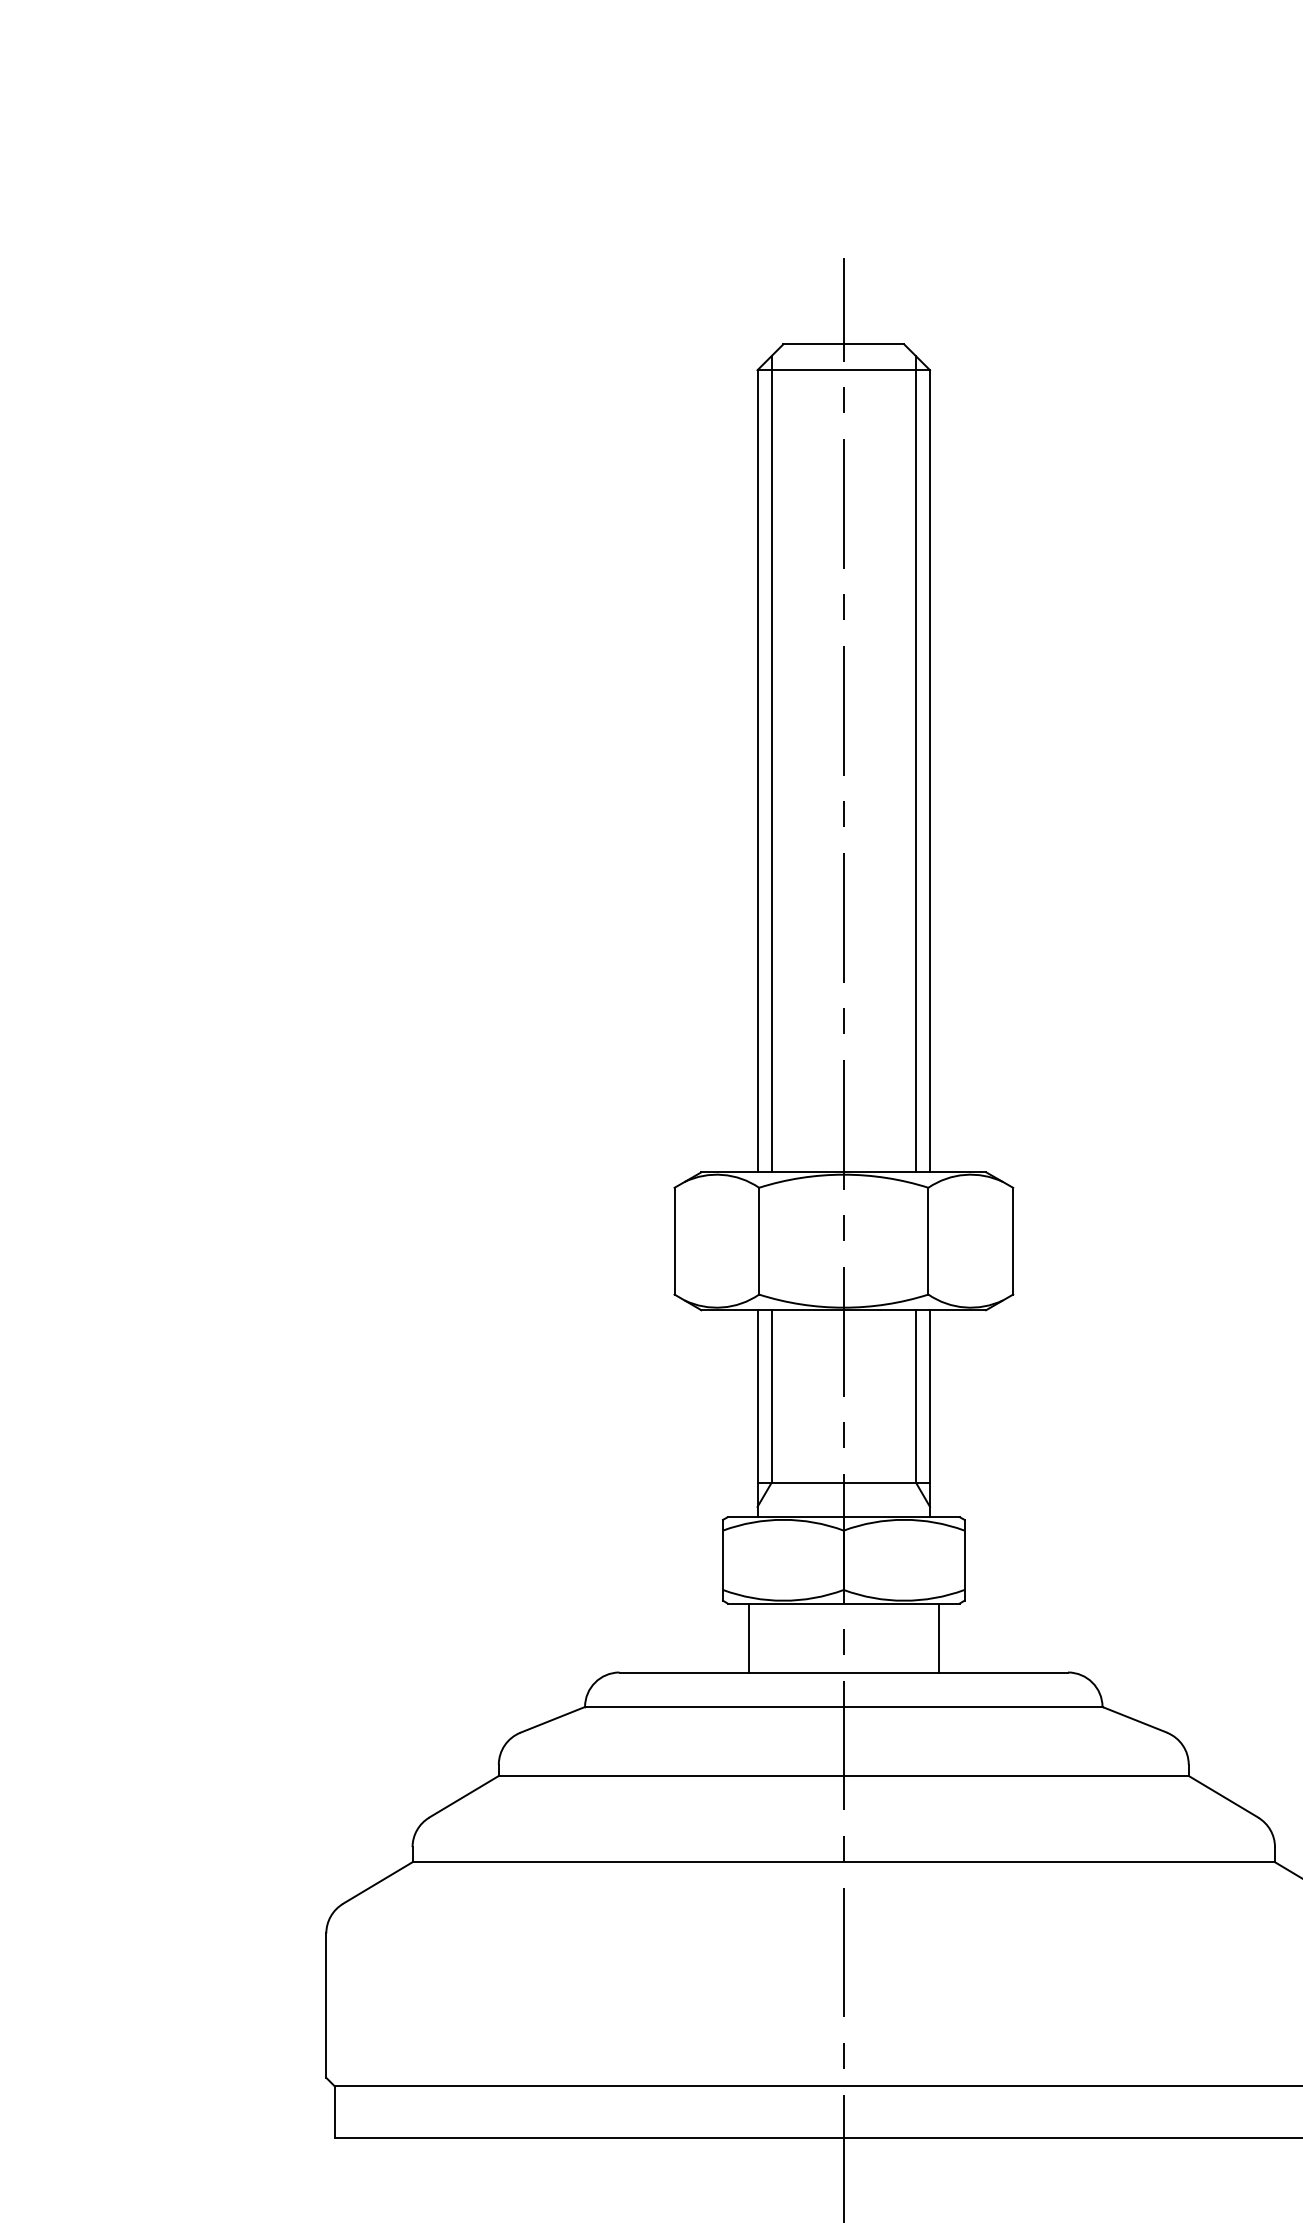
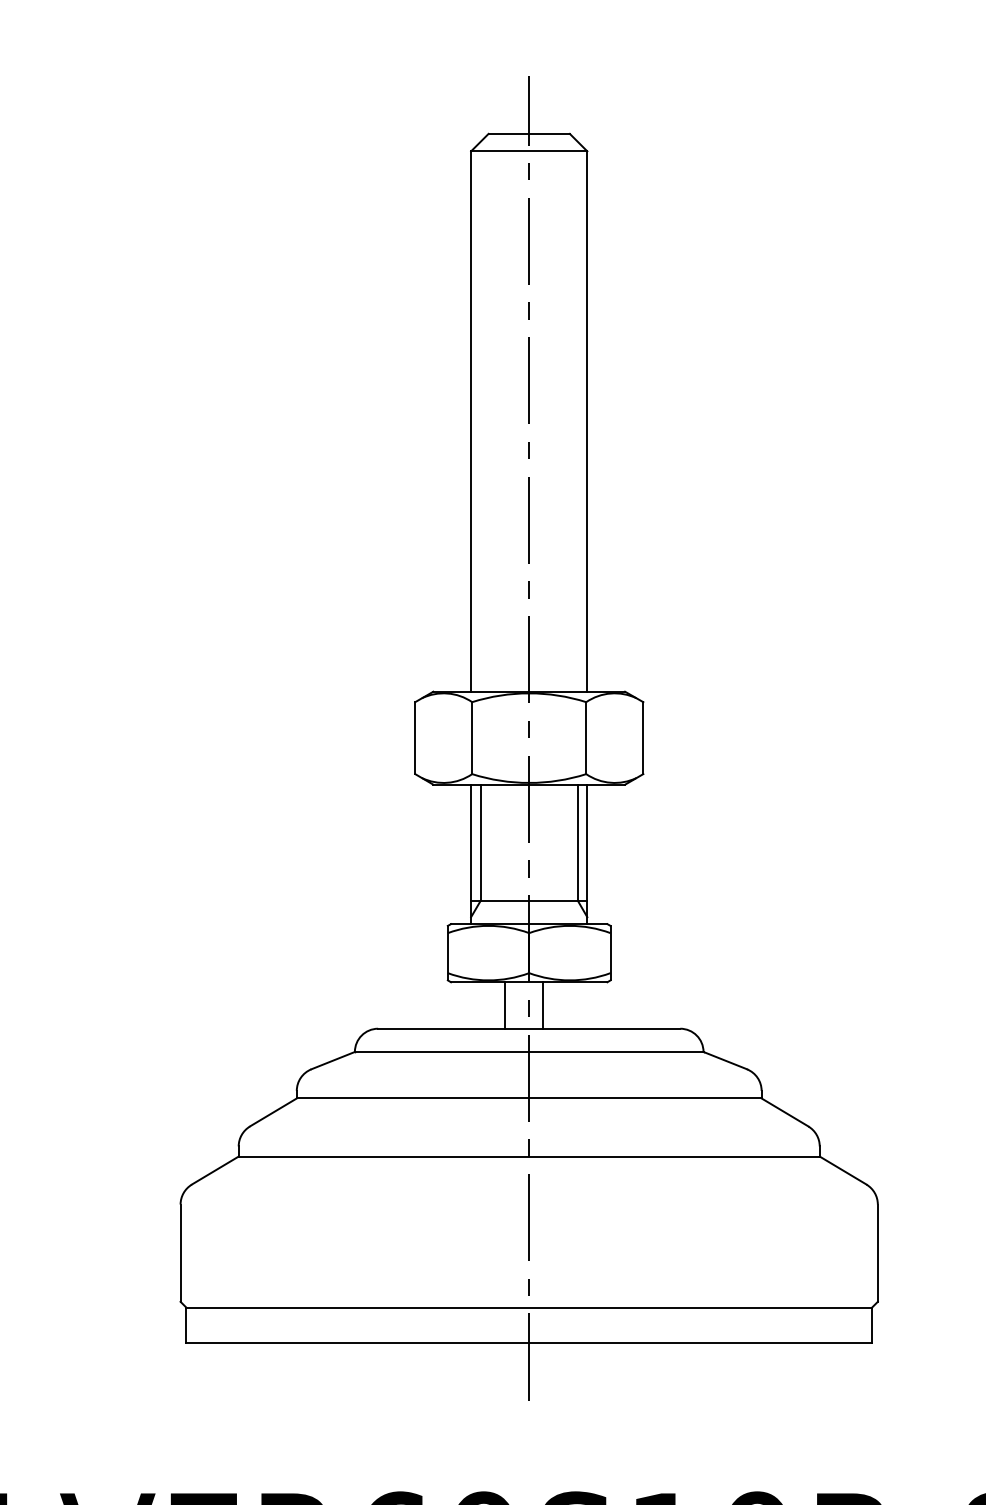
line: (771, 763) -> (480, 416), removed
line: (915, 763) -> (577, 416), removed
line: (749, 1638) -> (505, 1005), moved
line: (939, 1638) -> (543, 1005), moved

